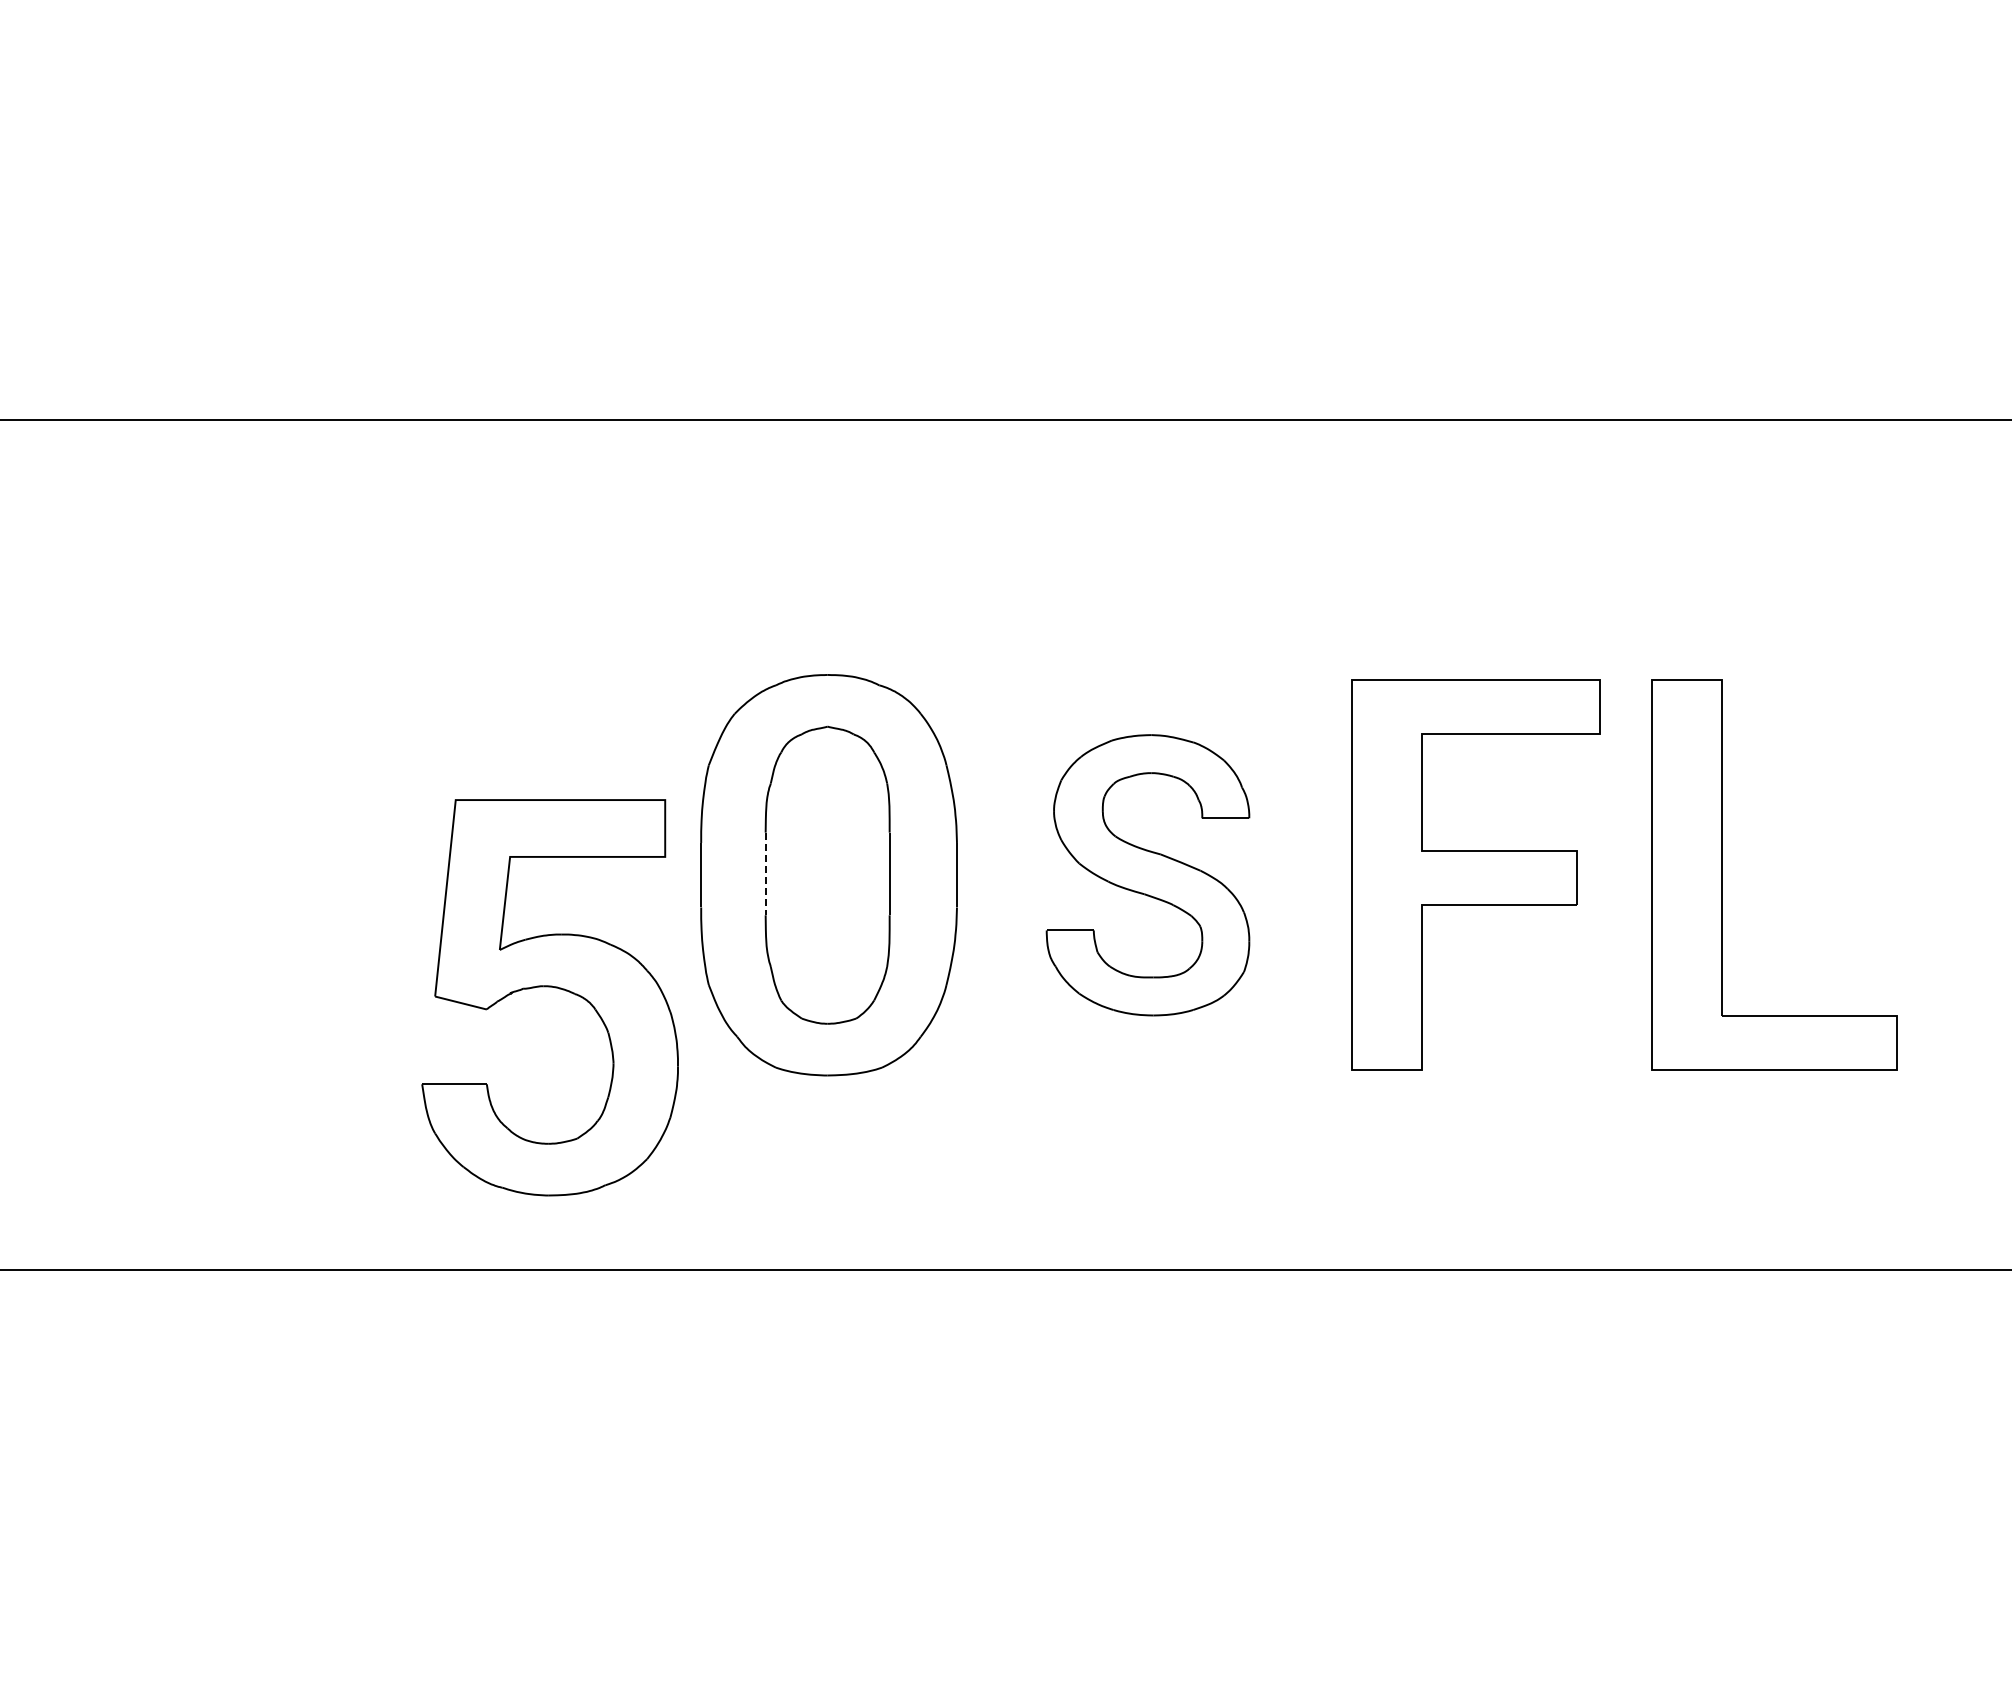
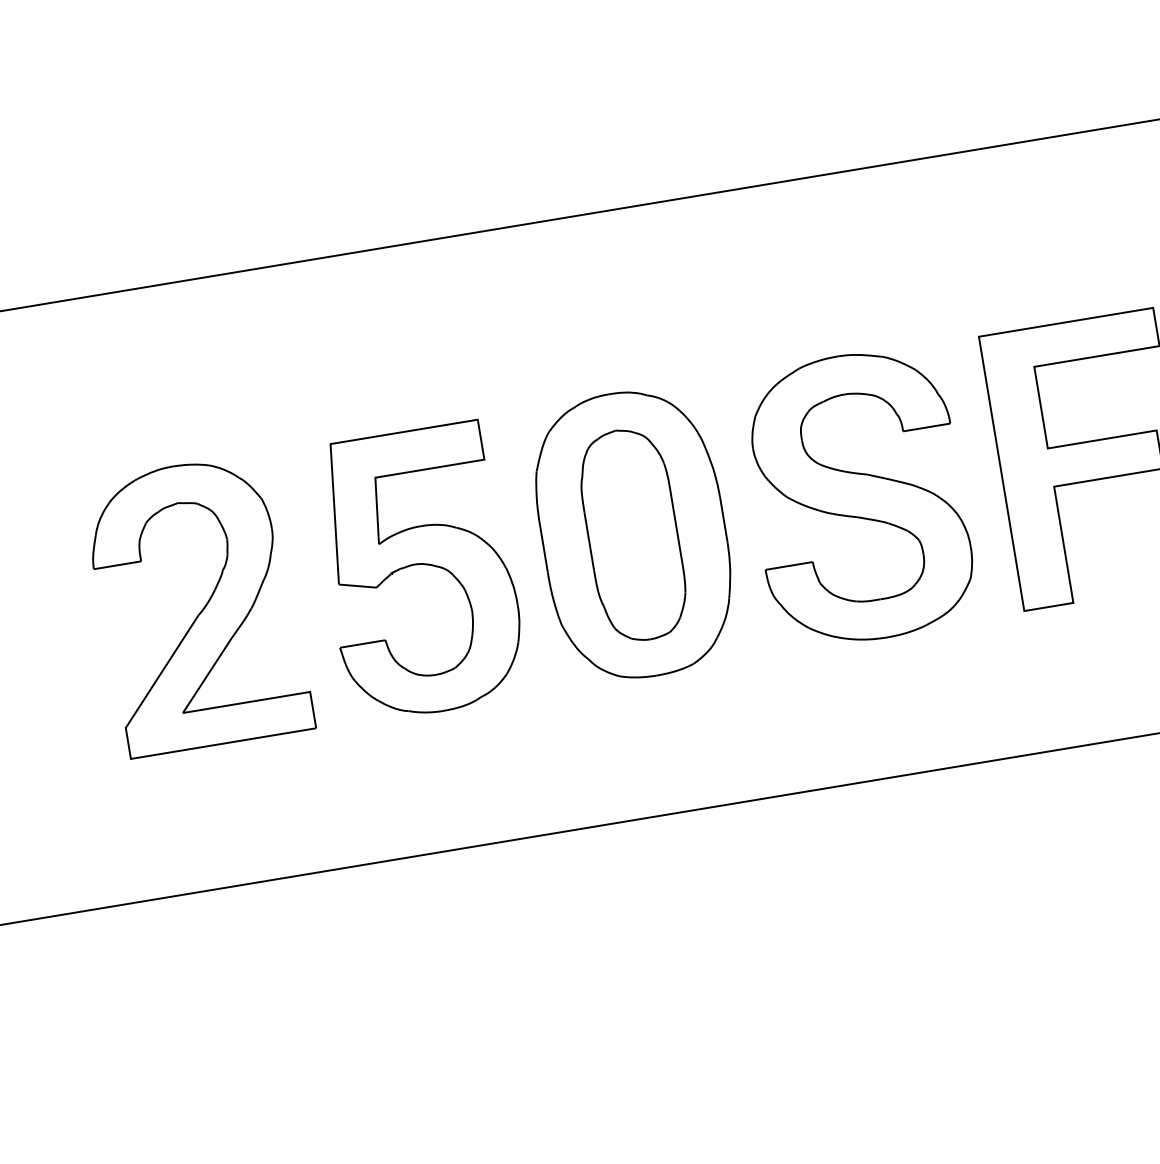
line: (765, 874) -> (589, 541), dashed -> solid
part: (1147, 875) -> (857, 497), size x1.43
part: (215, 878) -> (203, 608), added
part: (549, 987) -> (418, 564), moved

